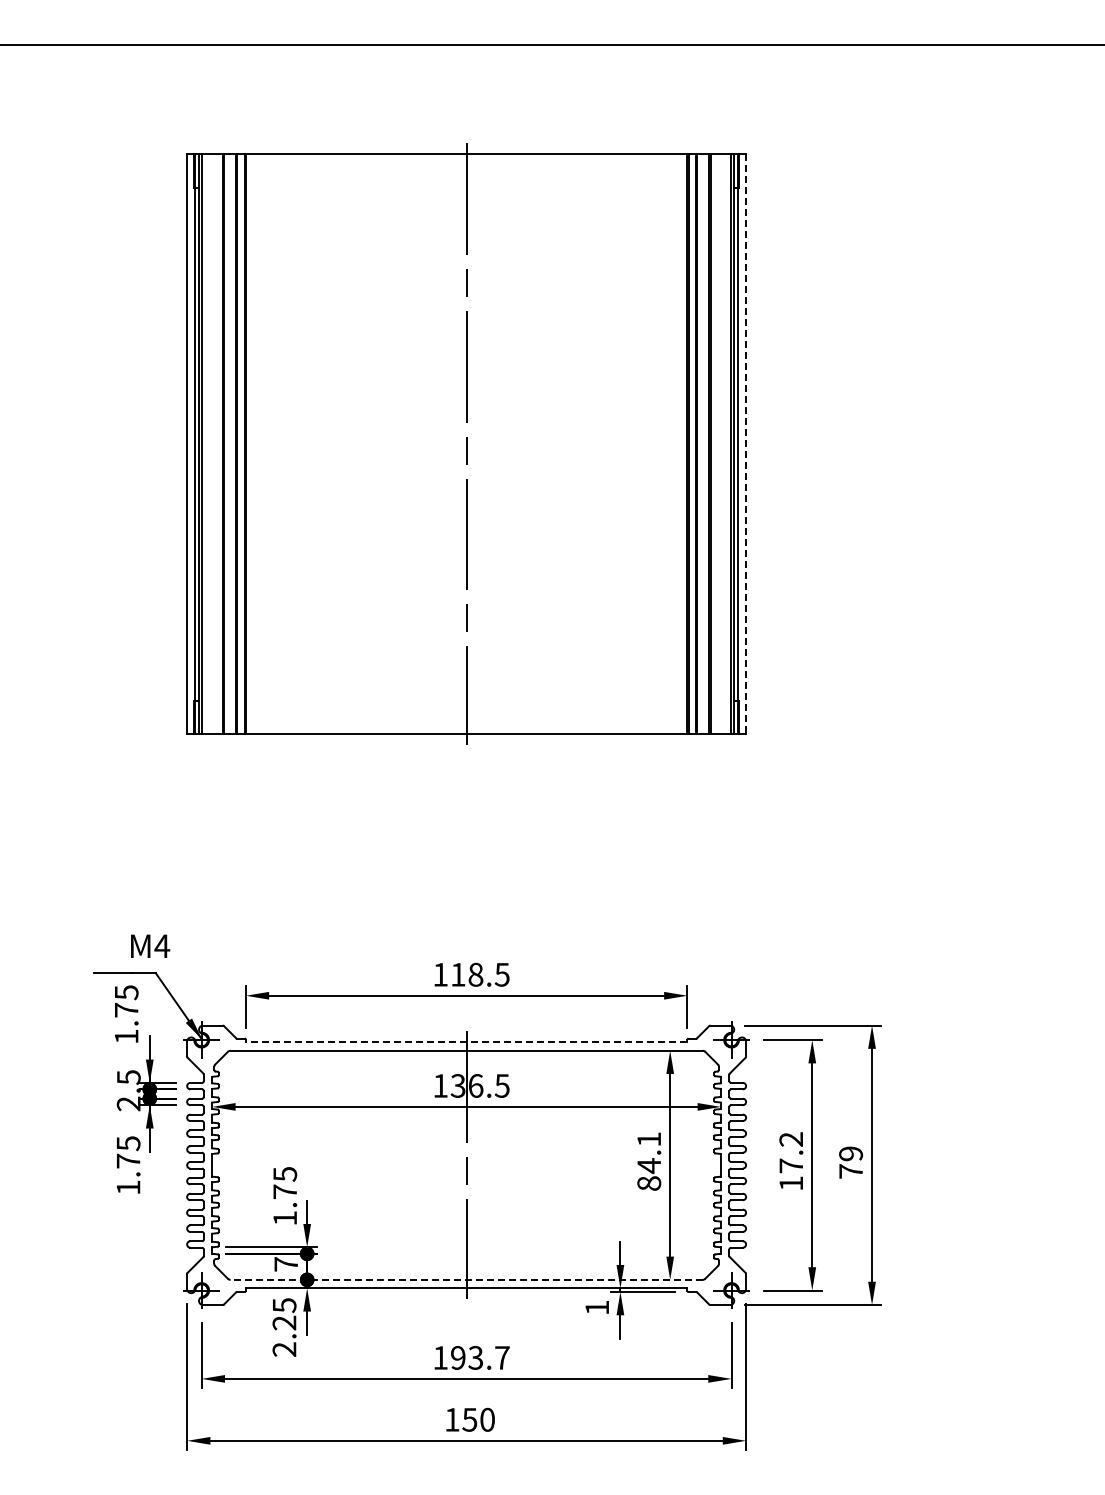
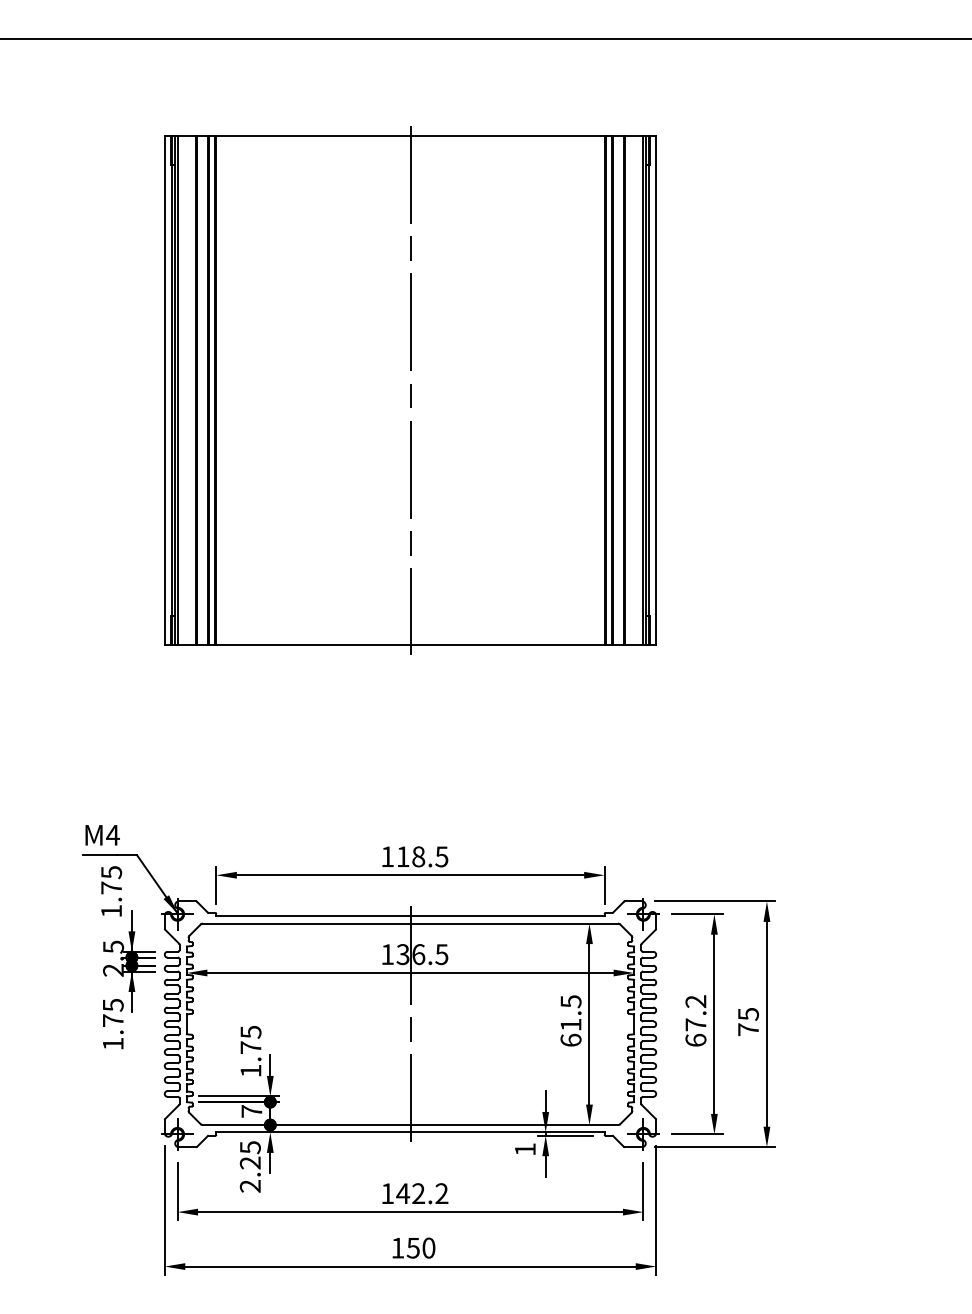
line: (746, 444) -> (656, 390), dashed -> solid
text: (150, 945) -> (102, 834), moved
line: (466, 1042) -> (410, 916), dashed -> solid
text: (850, 1153) -> (748, 1013), 79 -> 75
text: (649, 1161) -> (571, 1020), 84.1 -> 61.5
text: (791, 1183) -> (696, 1040), 17.2 -> 67.2
line: (466, 1279) -> (410, 1124), dashed -> solid
text: (479, 1357) -> (421, 1193), 193.7 -> 142.2

